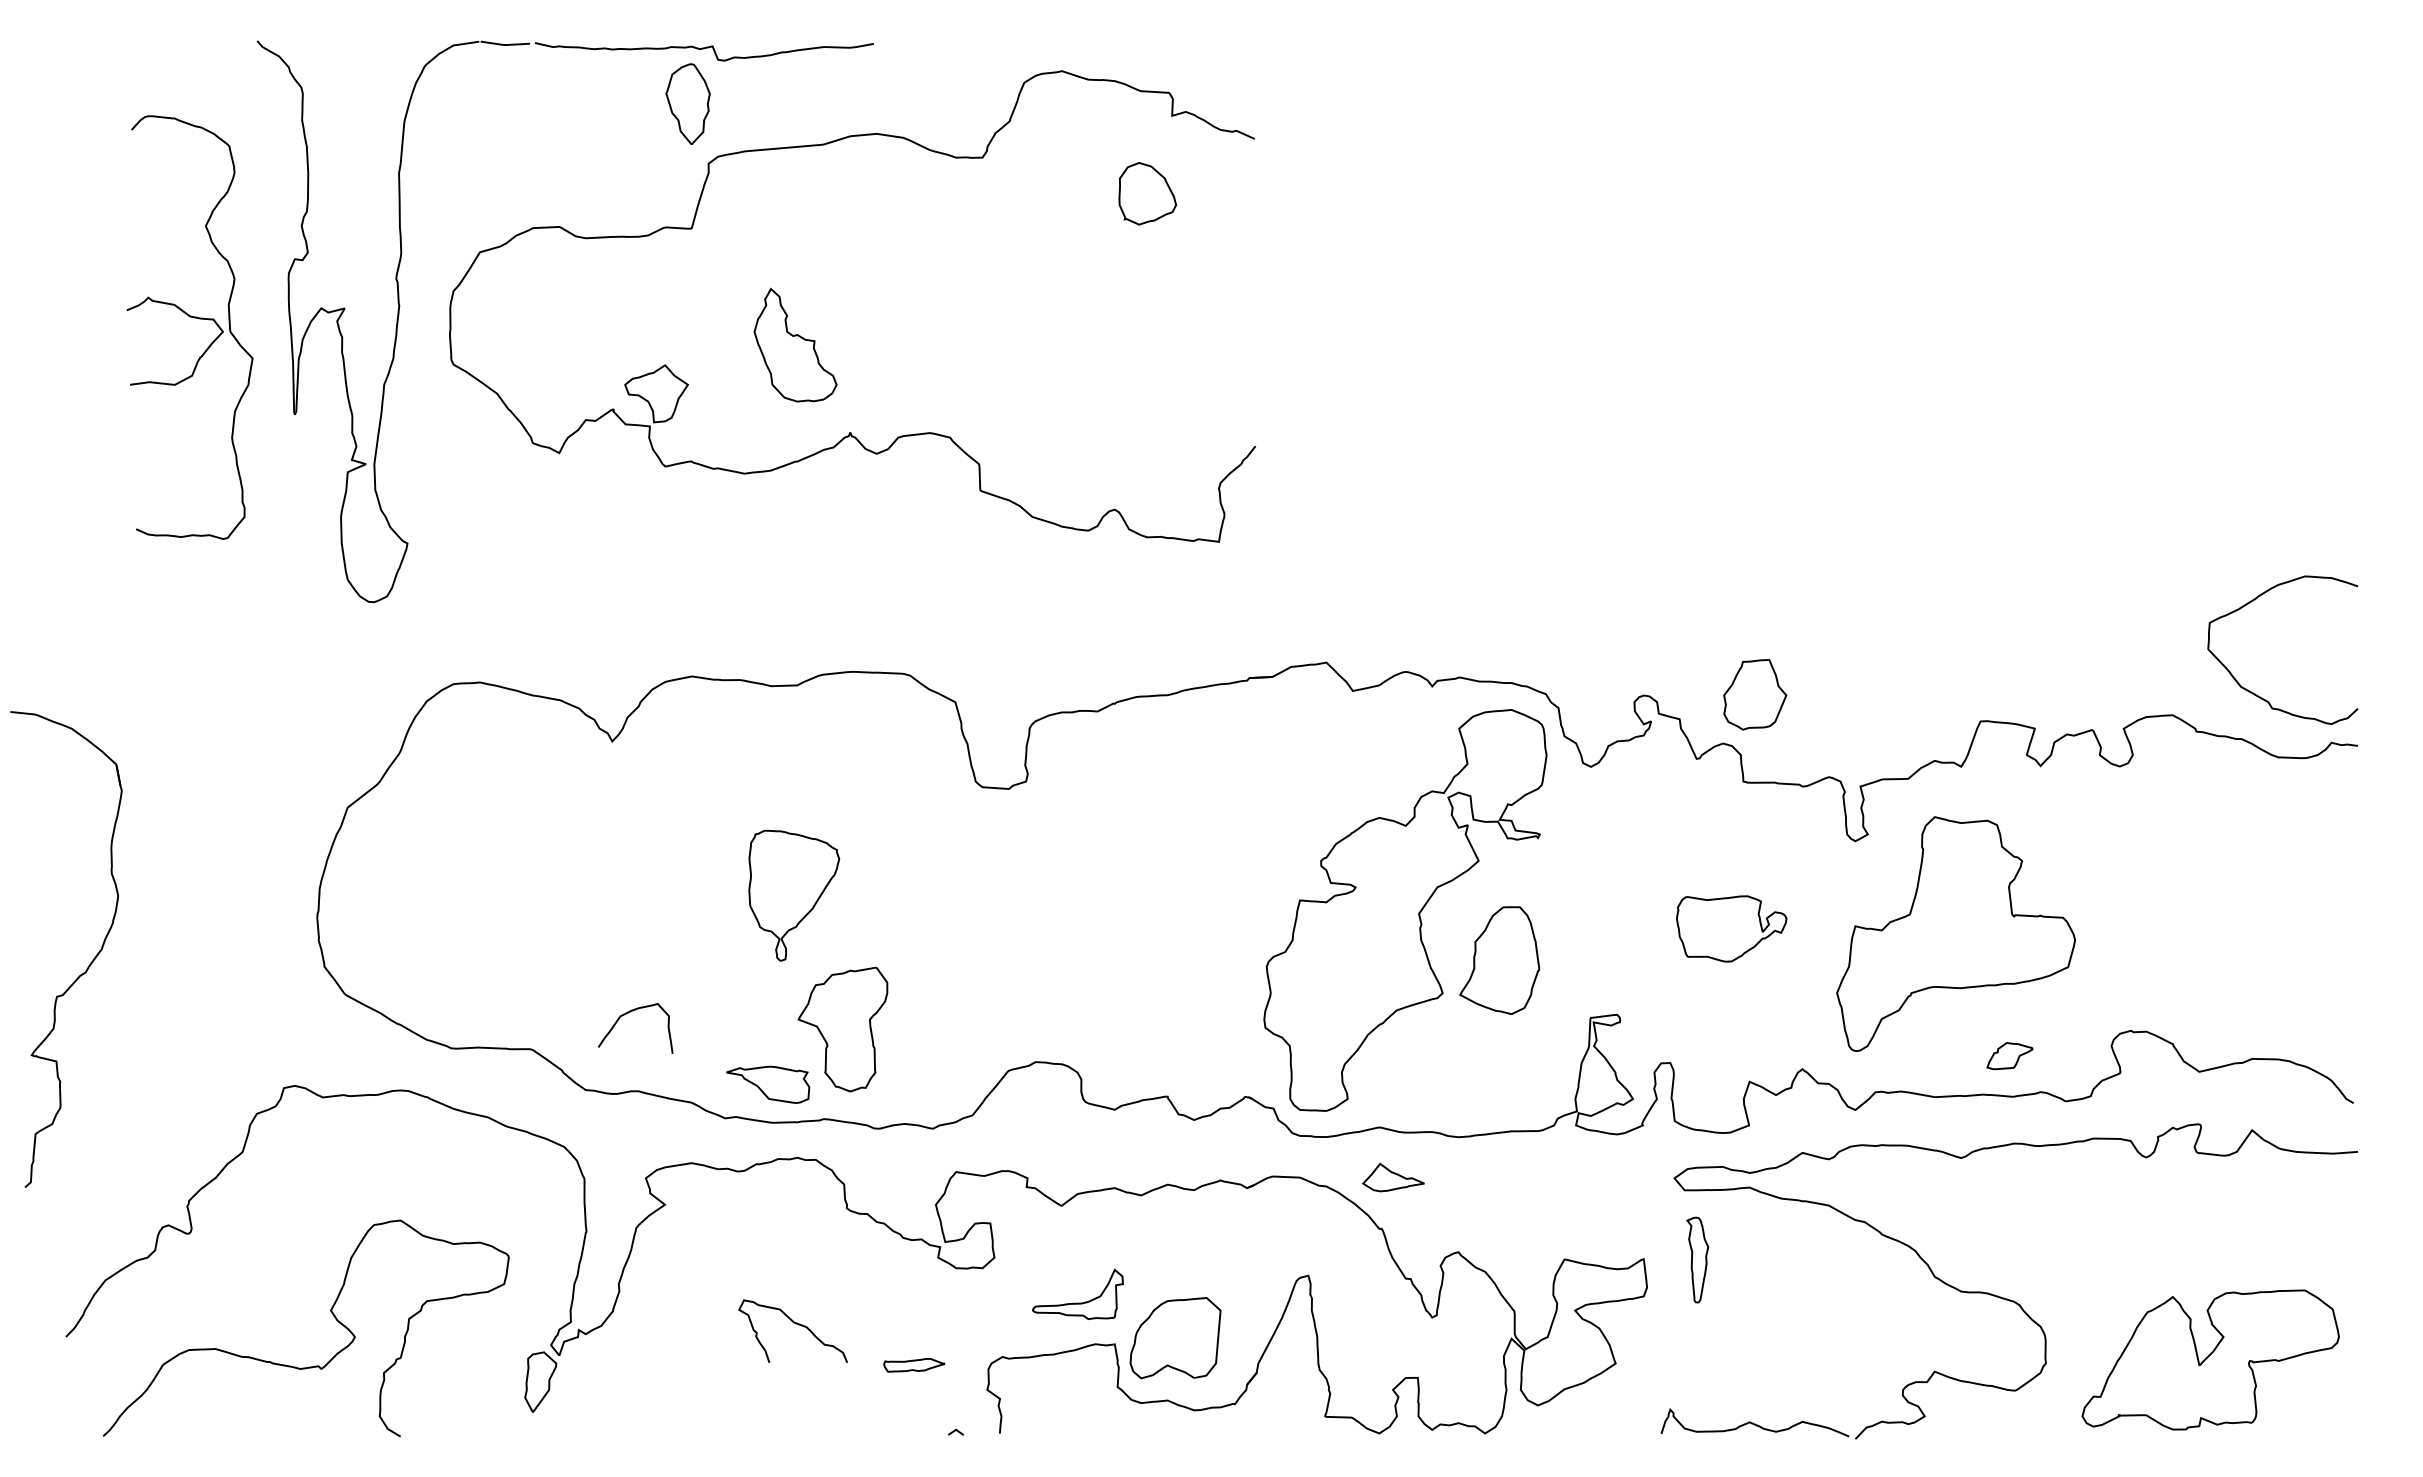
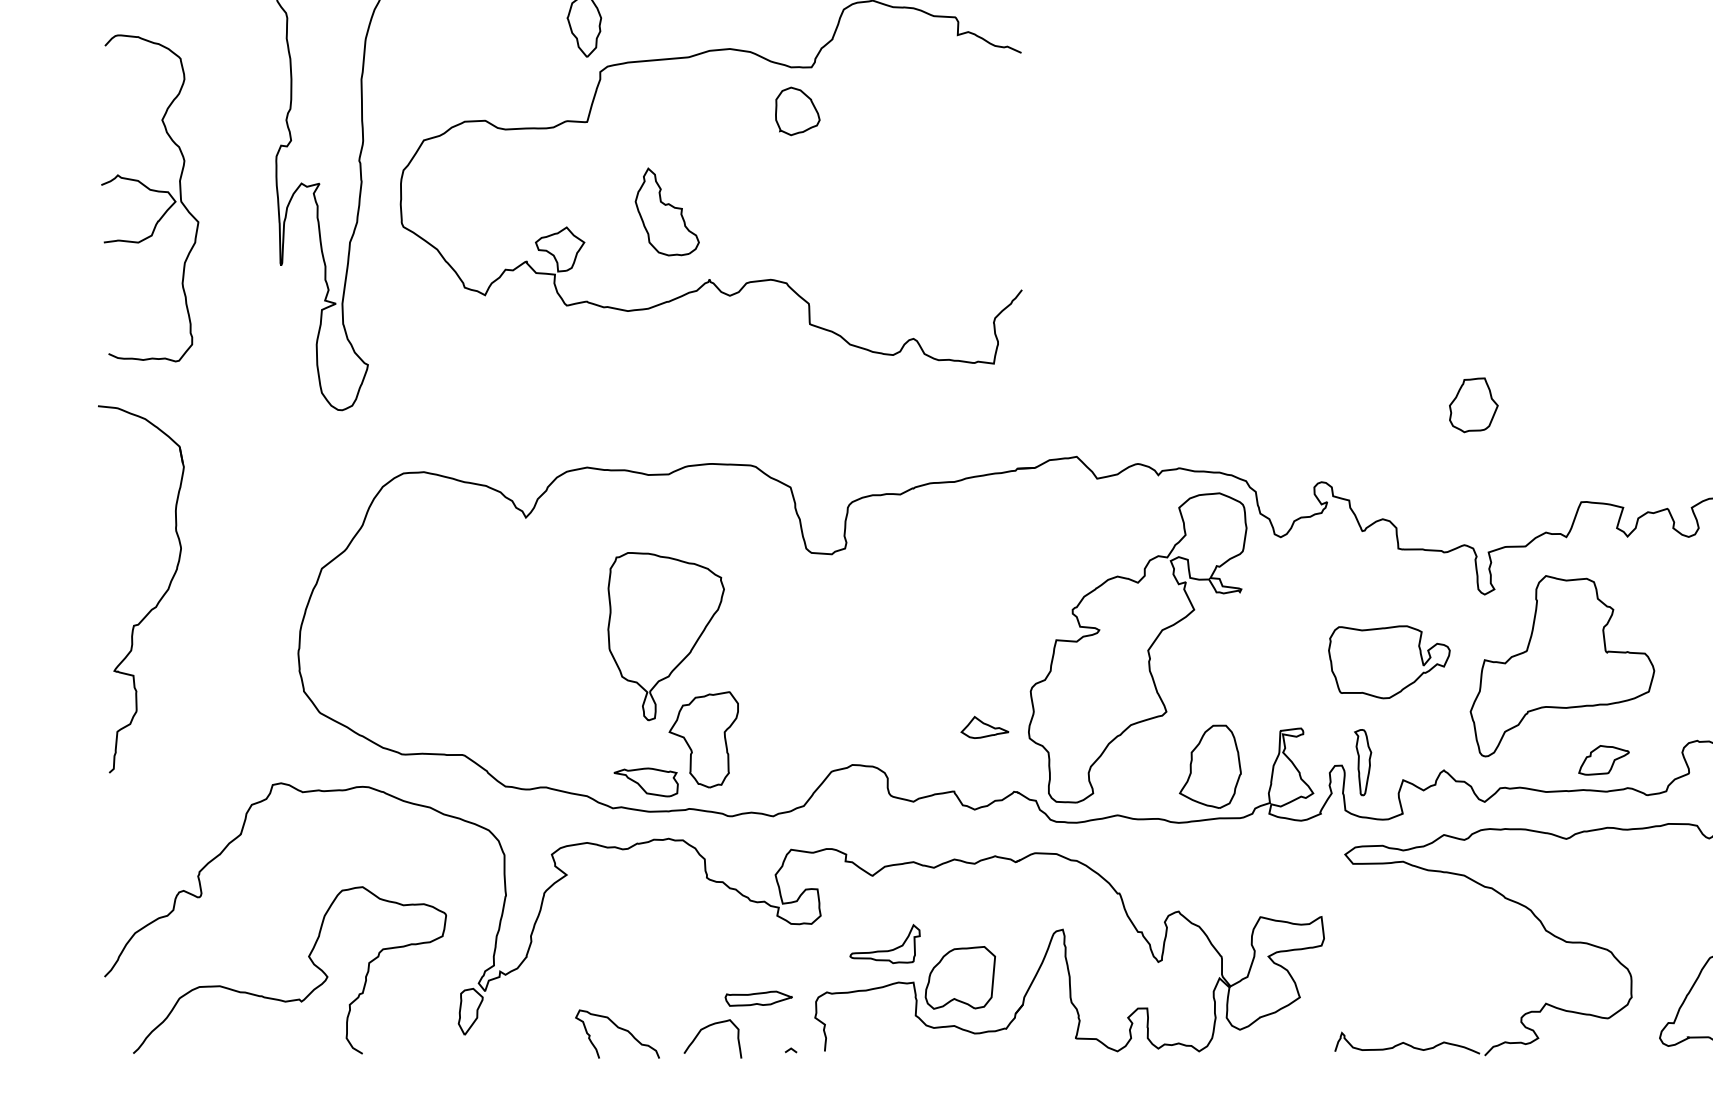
part: (1147, 193) -> (797, 111), moved
part: (189, 317) -> (149, 190), moved
part: (1755, 694) -> (1474, 405), moved
part: (794, 895) -> (666, 636), size x1.67
part: (1731, 928) -> (1389, 661), size x1.43
part: (1499, 960) -> (1210, 766), moved
part: (88, 965) -> (158, 601), moved
curve: (628, 1013) -> (707, 1027), moved
part: (2009, 1055) -> (1603, 759), size x1.43
part: (1393, 1177) -> (985, 727), moved
part: (1697, 1259) -> (1362, 762), moved
curve: (793, 1323) -> (617, 1028), moved
part: (914, 1365) -> (759, 998), size x1.43

